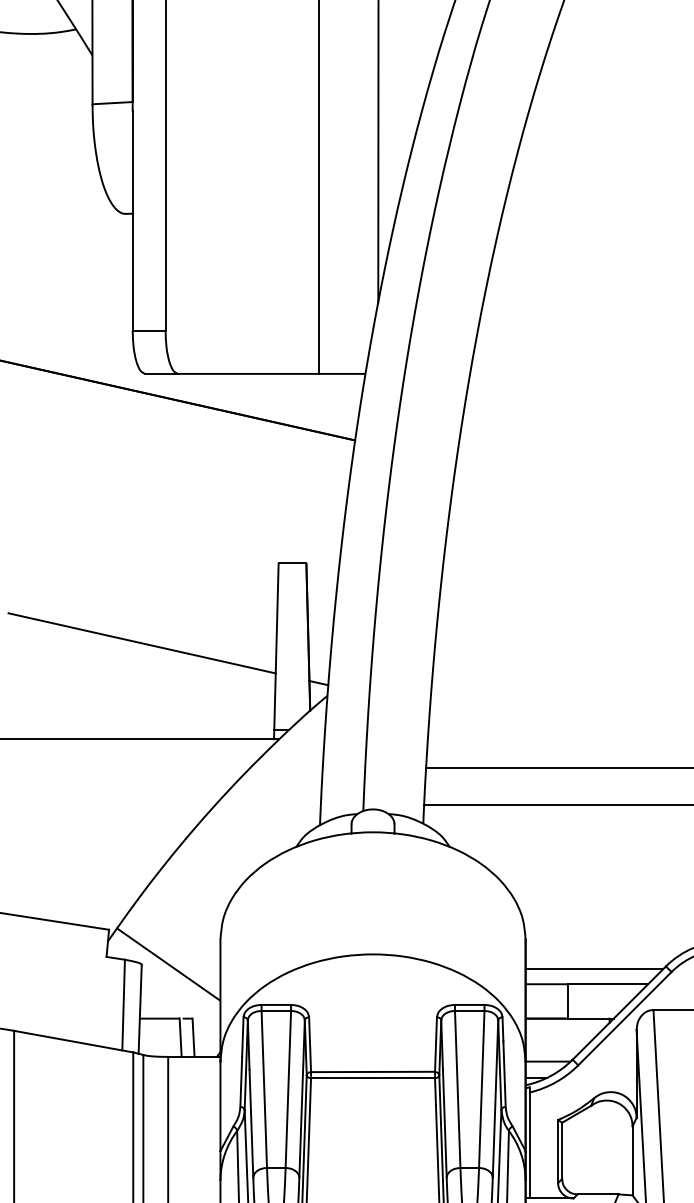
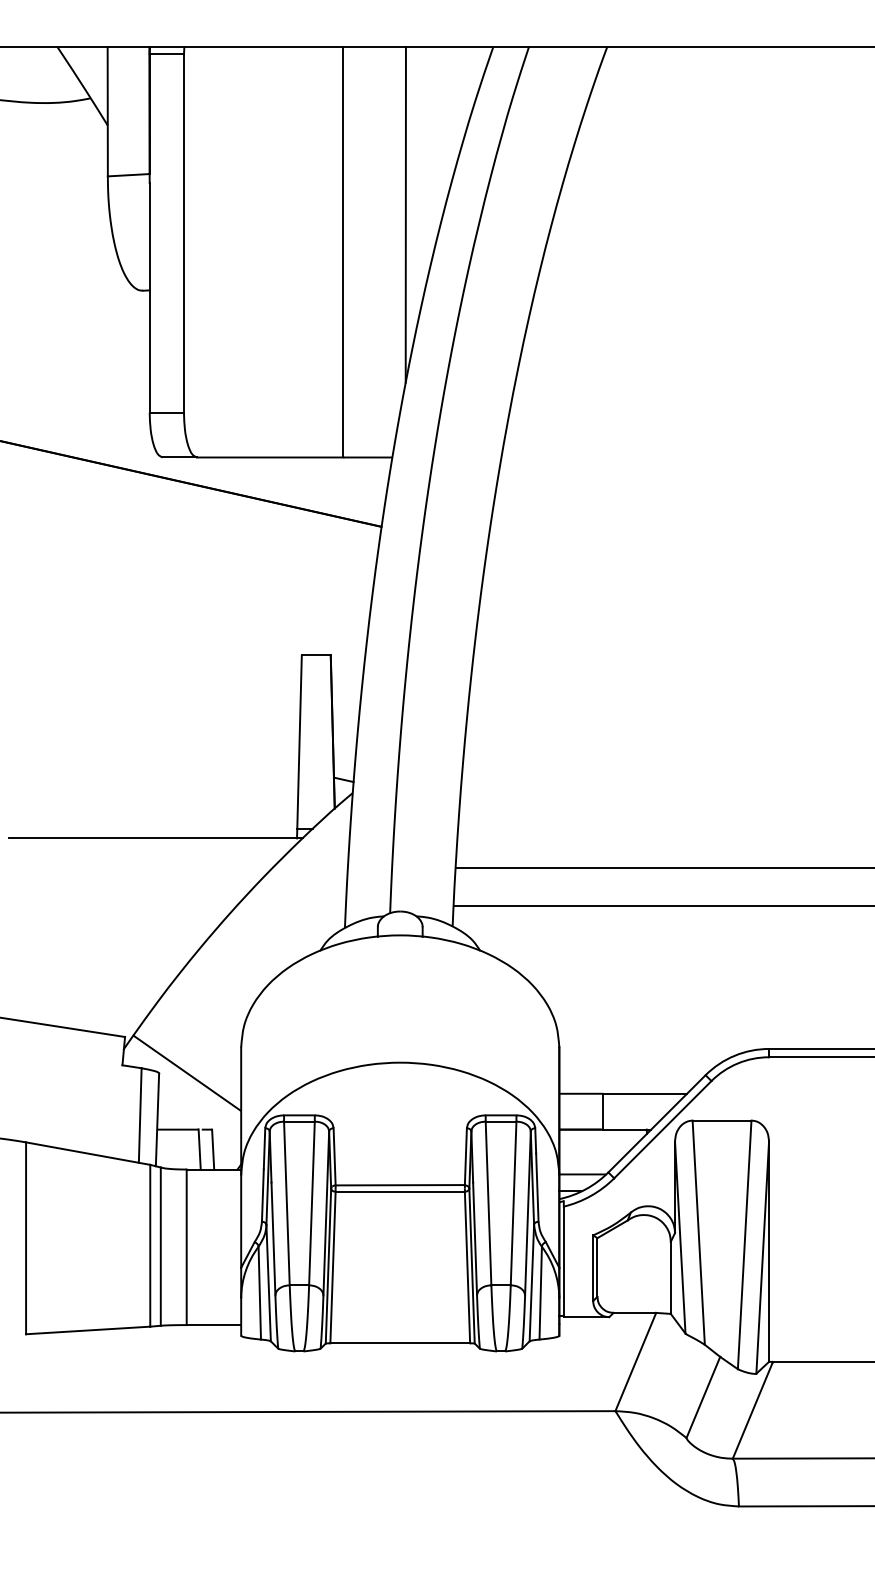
line: (142, 643) -> (159, 738), removed
line: (593, 969) -> (630, 1078), removed

